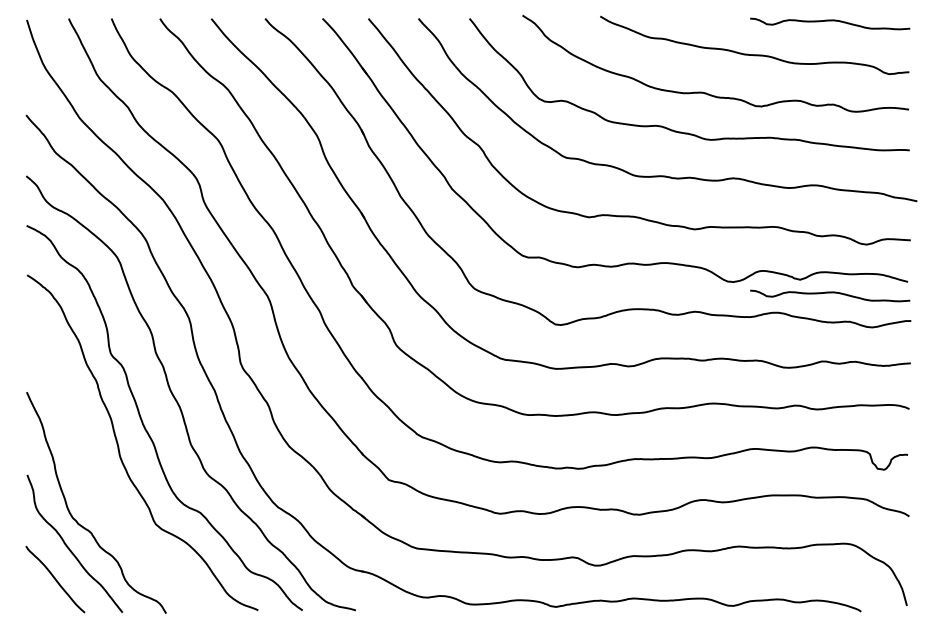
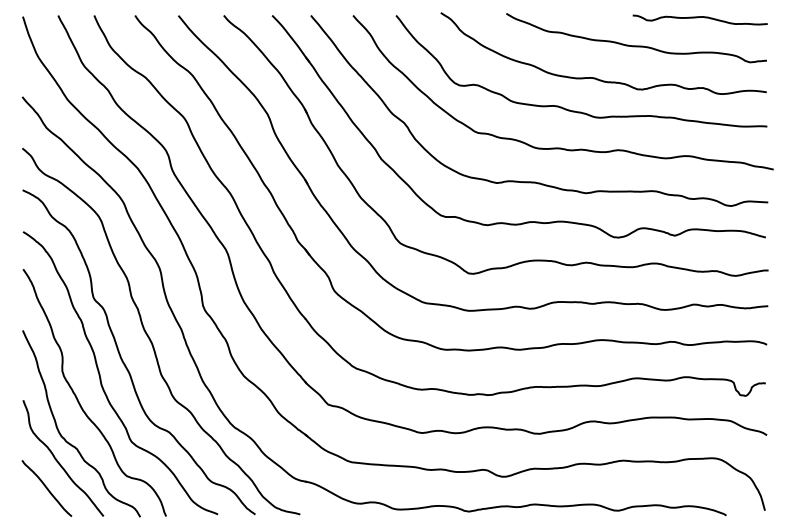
curve: (830, 293) -> (700, 247), removed
curve: (93, 475) -> (79, 400), added

